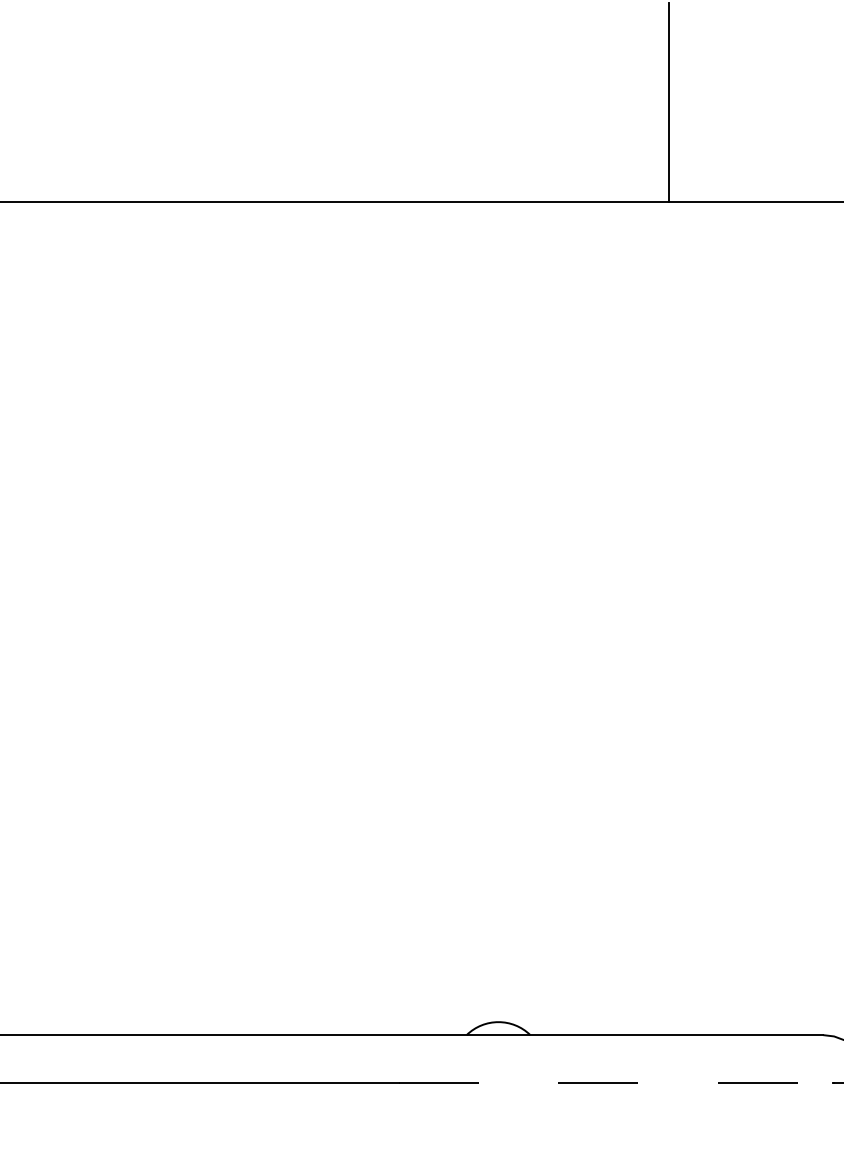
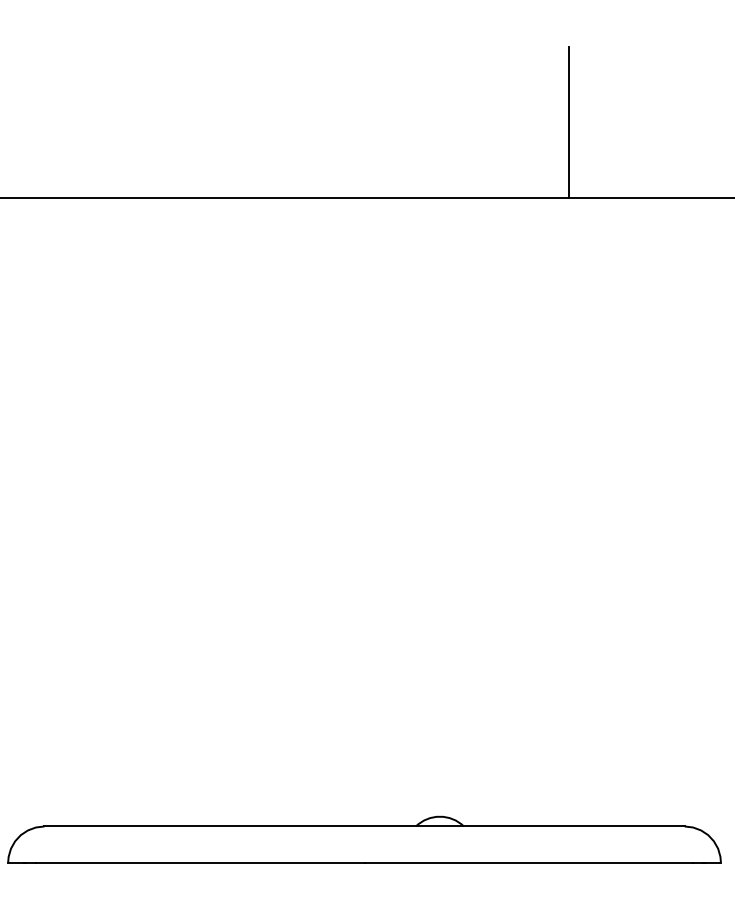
line: (617, 1082) -> (529, 862), dashed -> solid

